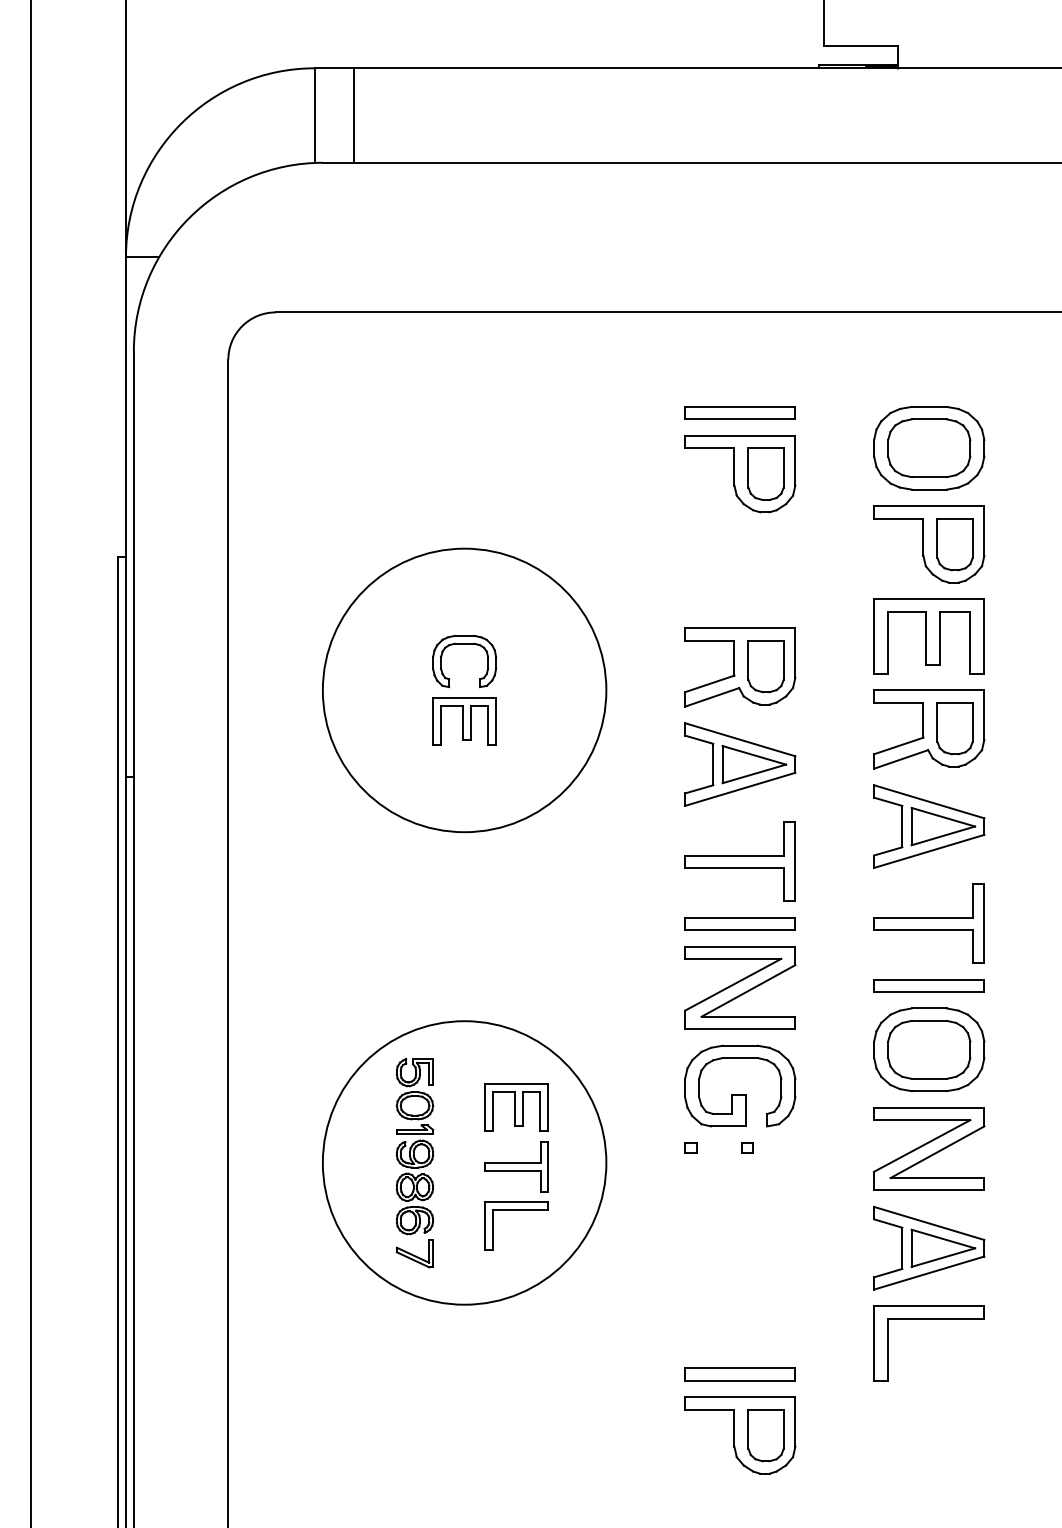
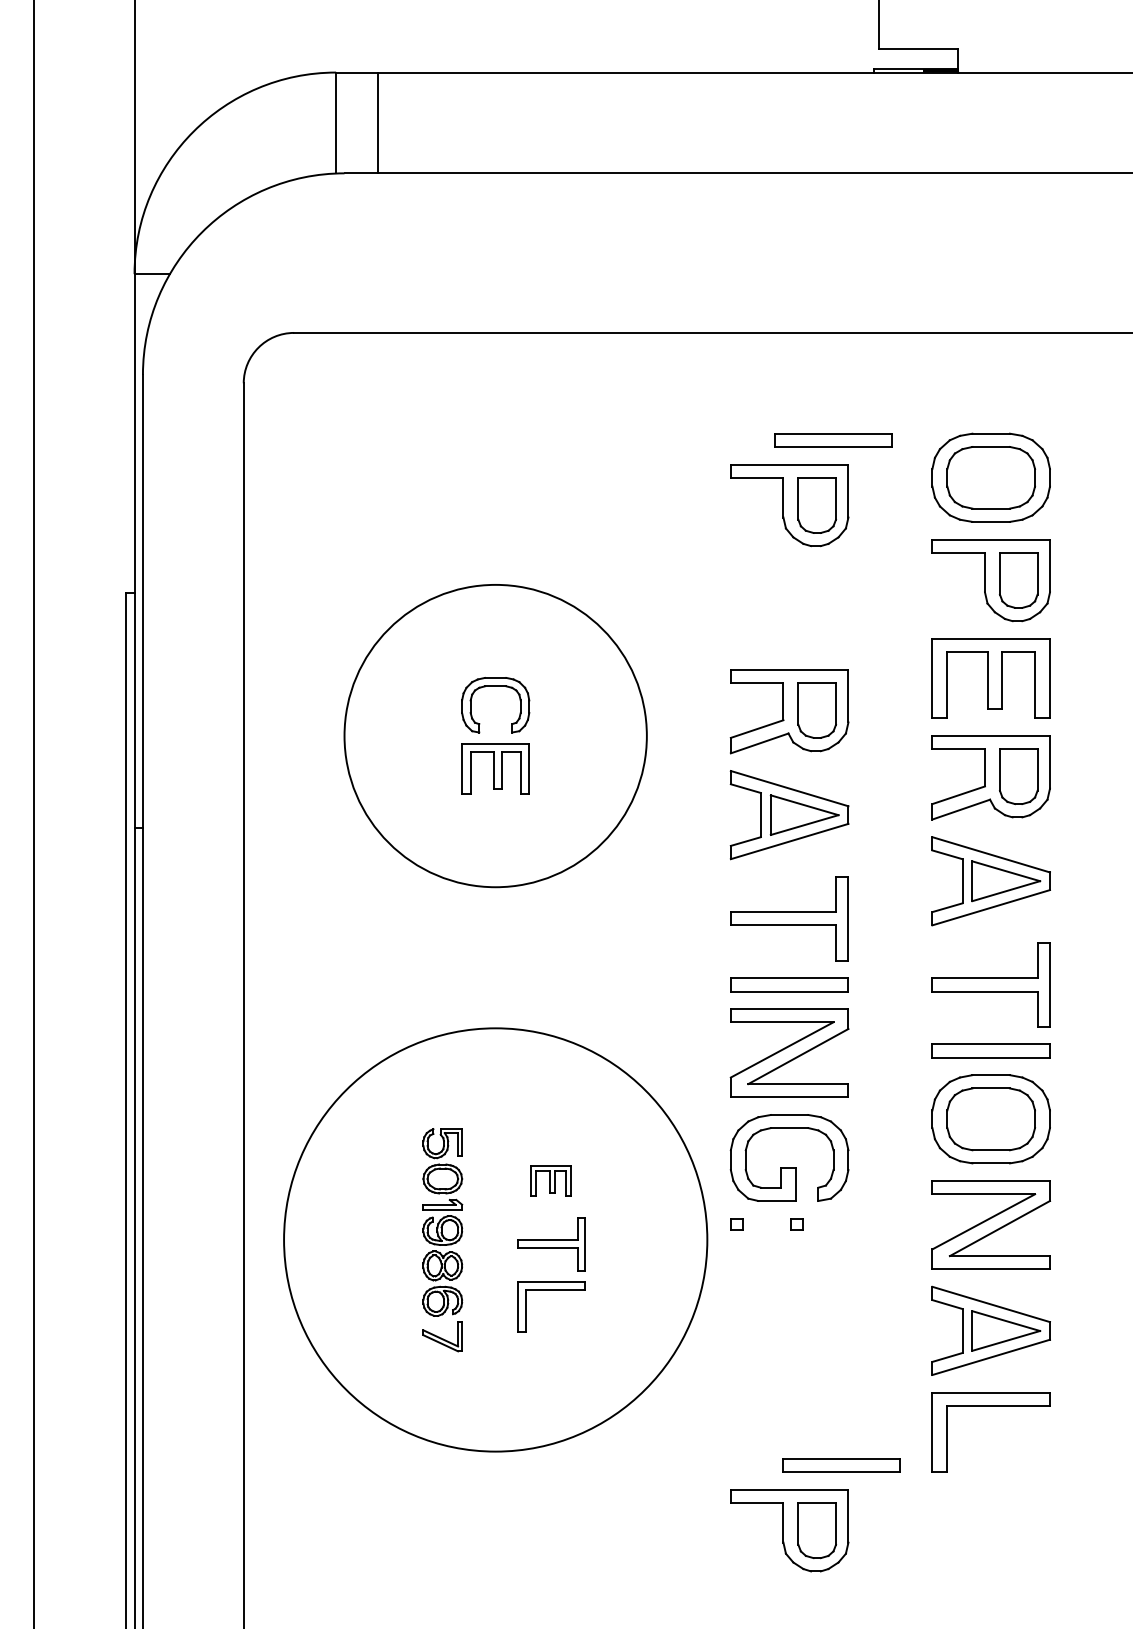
part: (740, 413) -> (833, 440), moved
part: (516, 1107) -> (551, 1180), size x0.6
circle: (464, 1162) -> (495, 1239), size x1.4
part: (740, 1374) -> (841, 1465), moved

